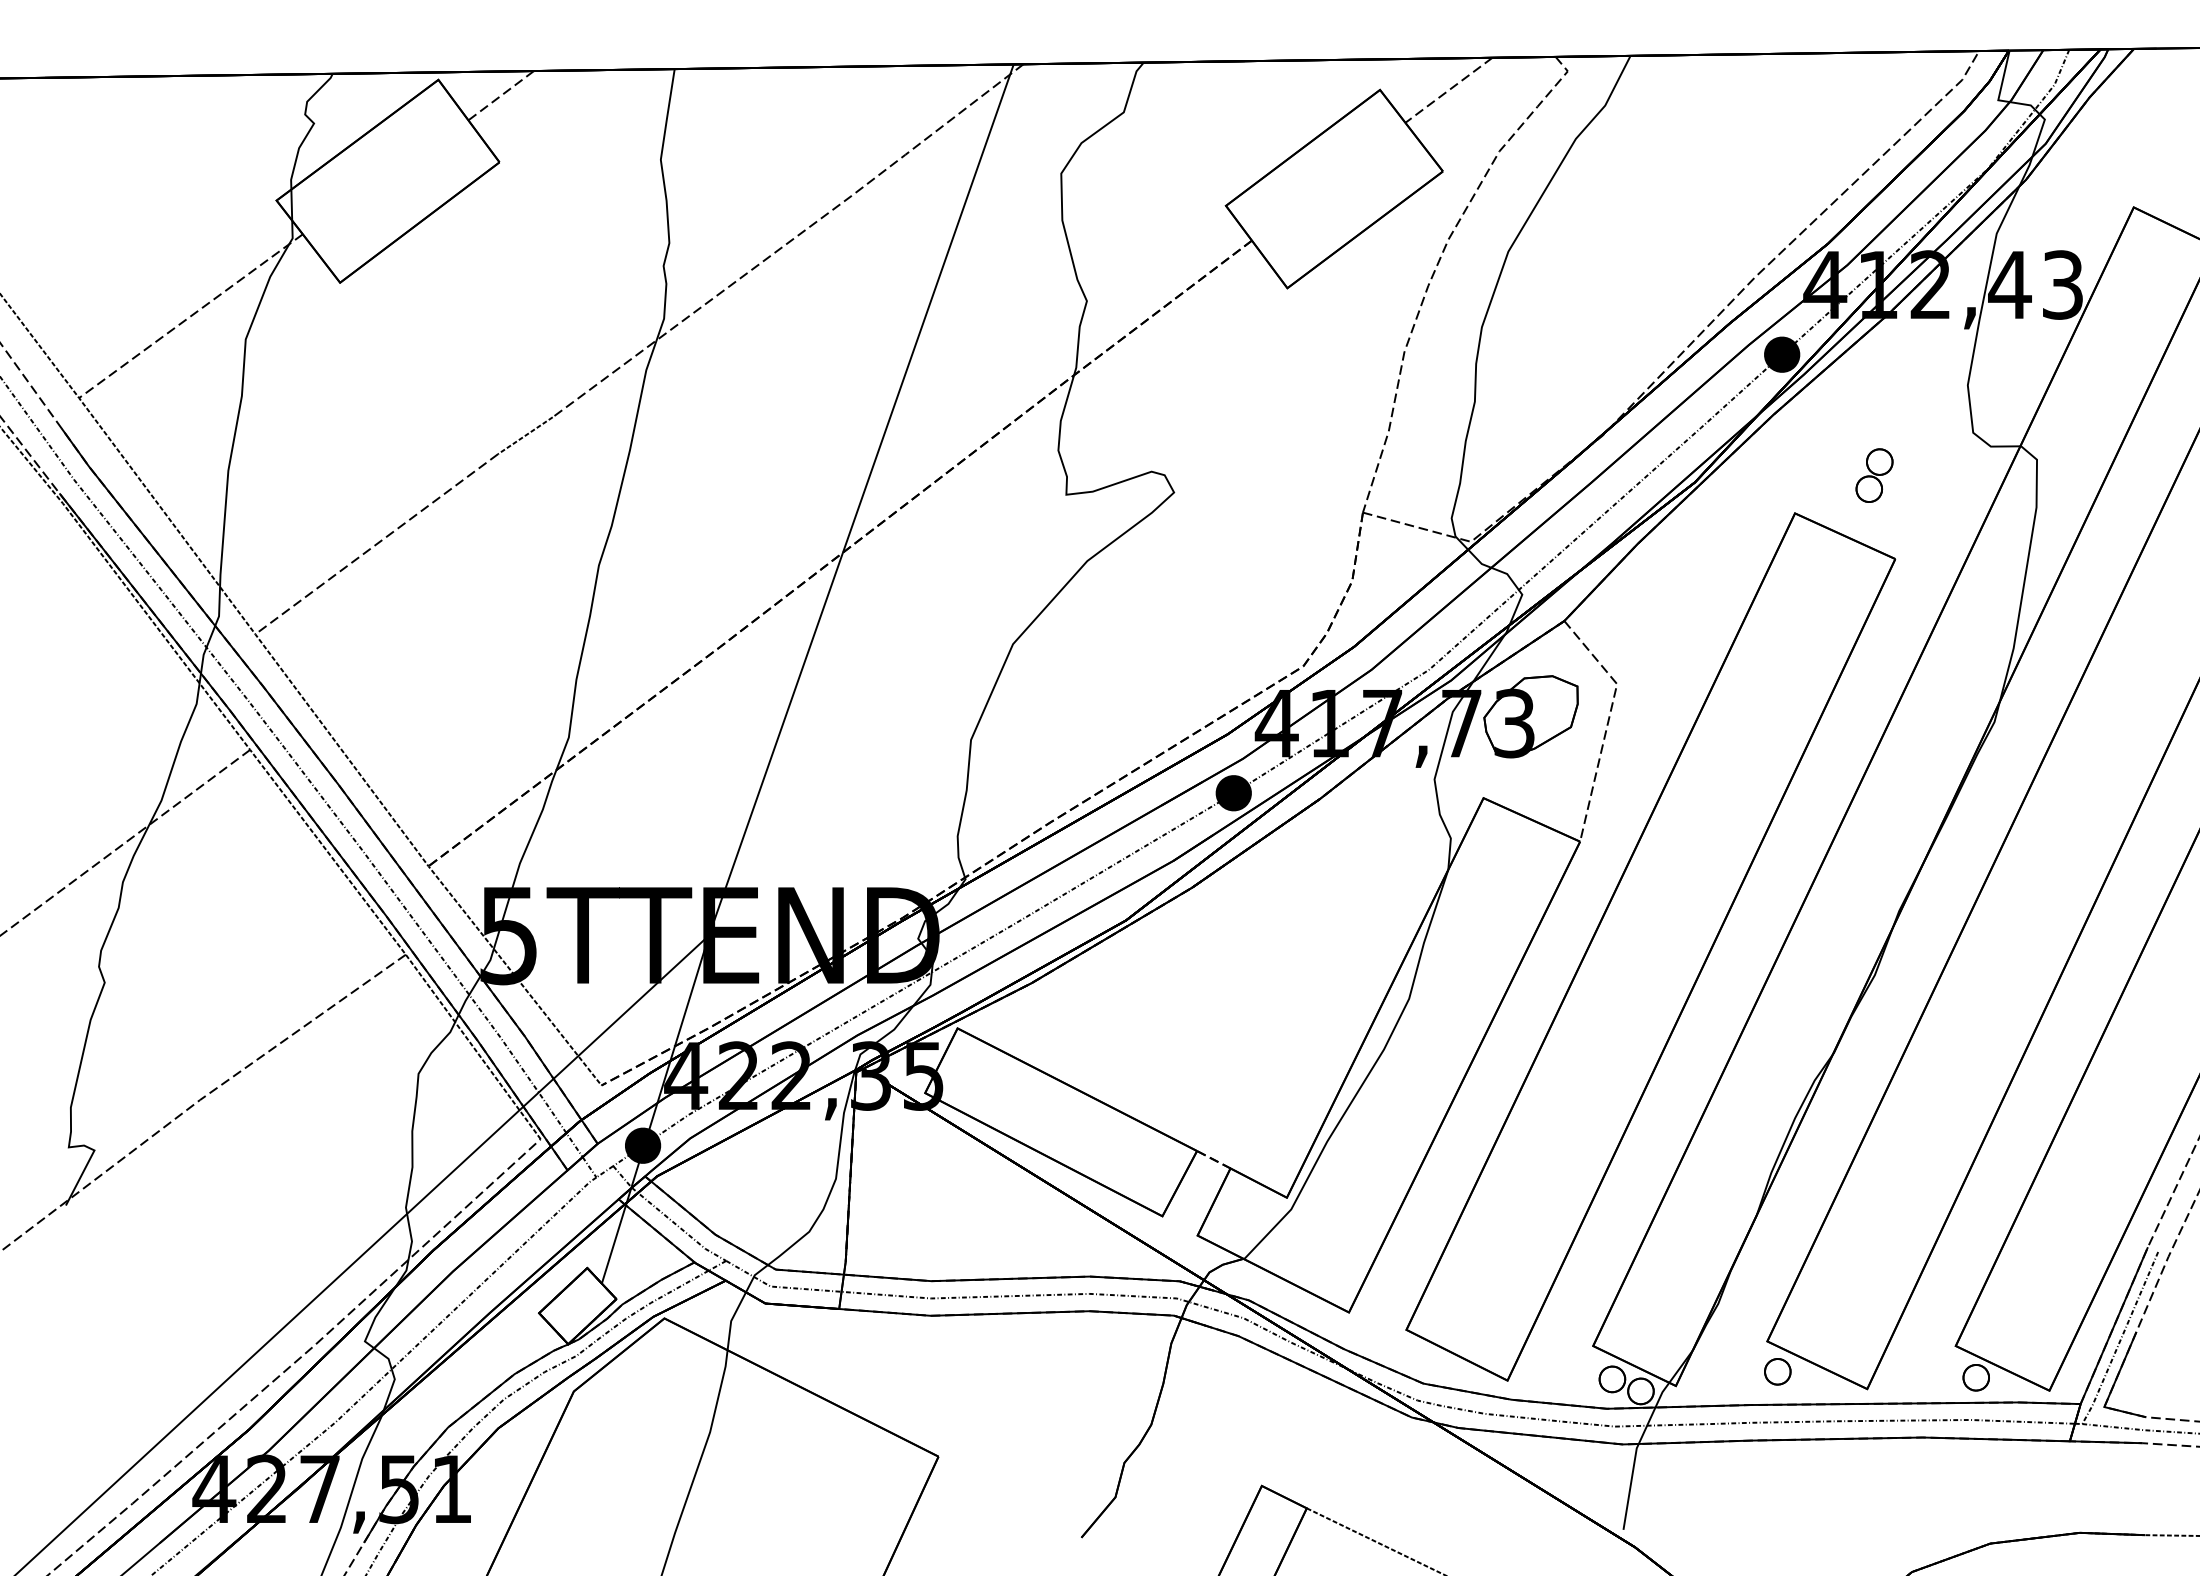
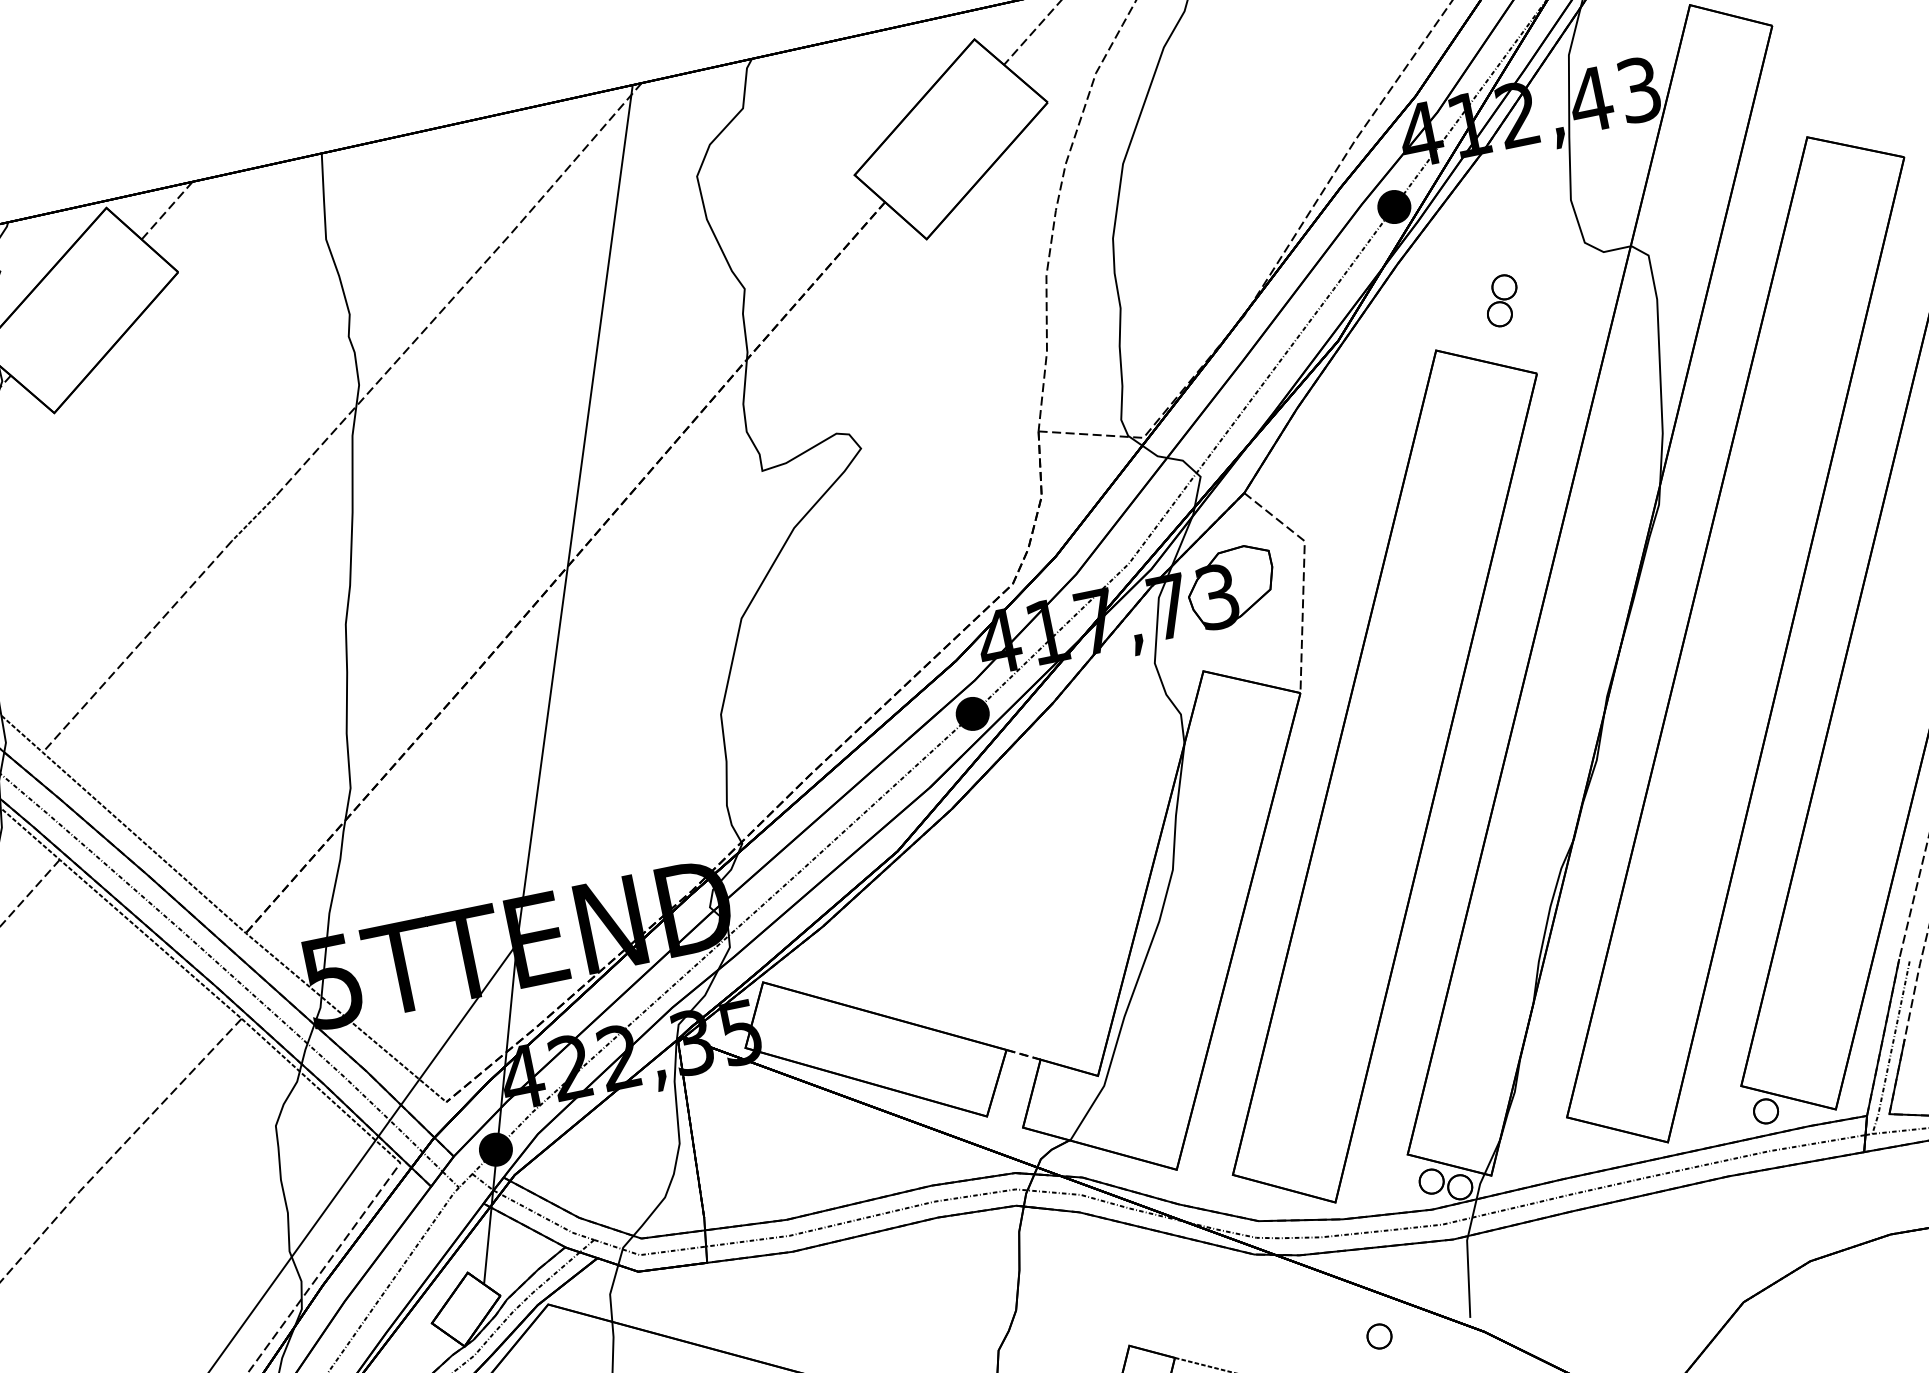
part: (1777, 1371) -> (1379, 1336), moved

